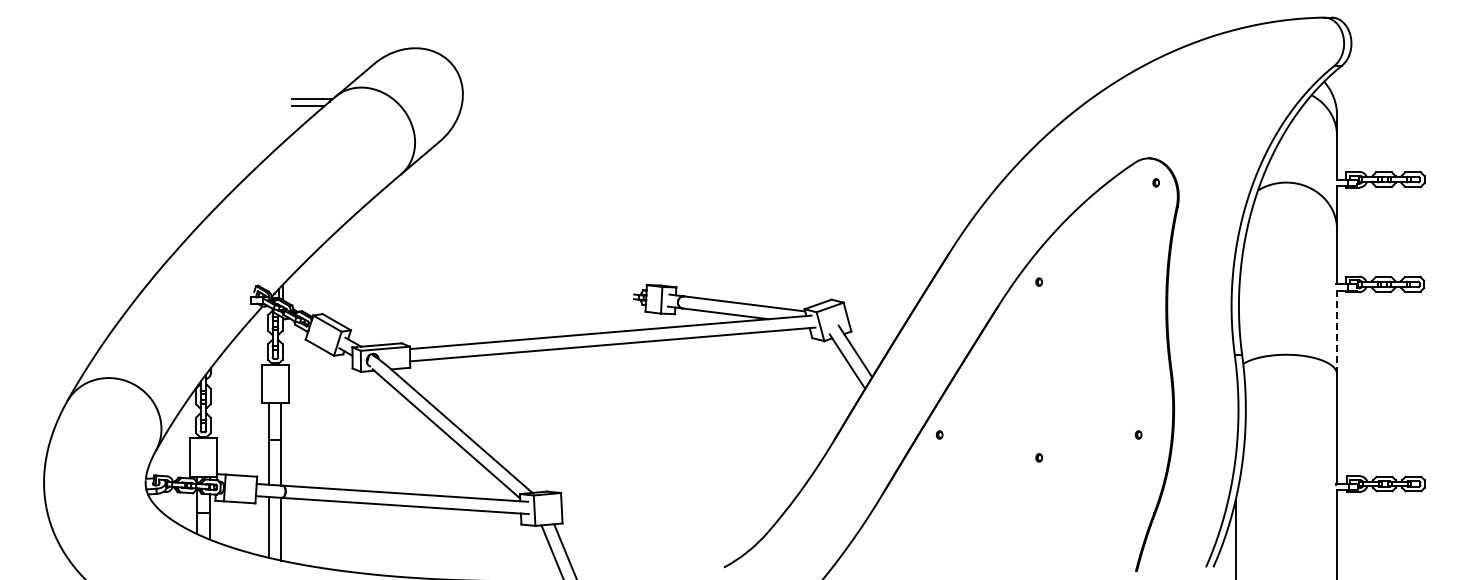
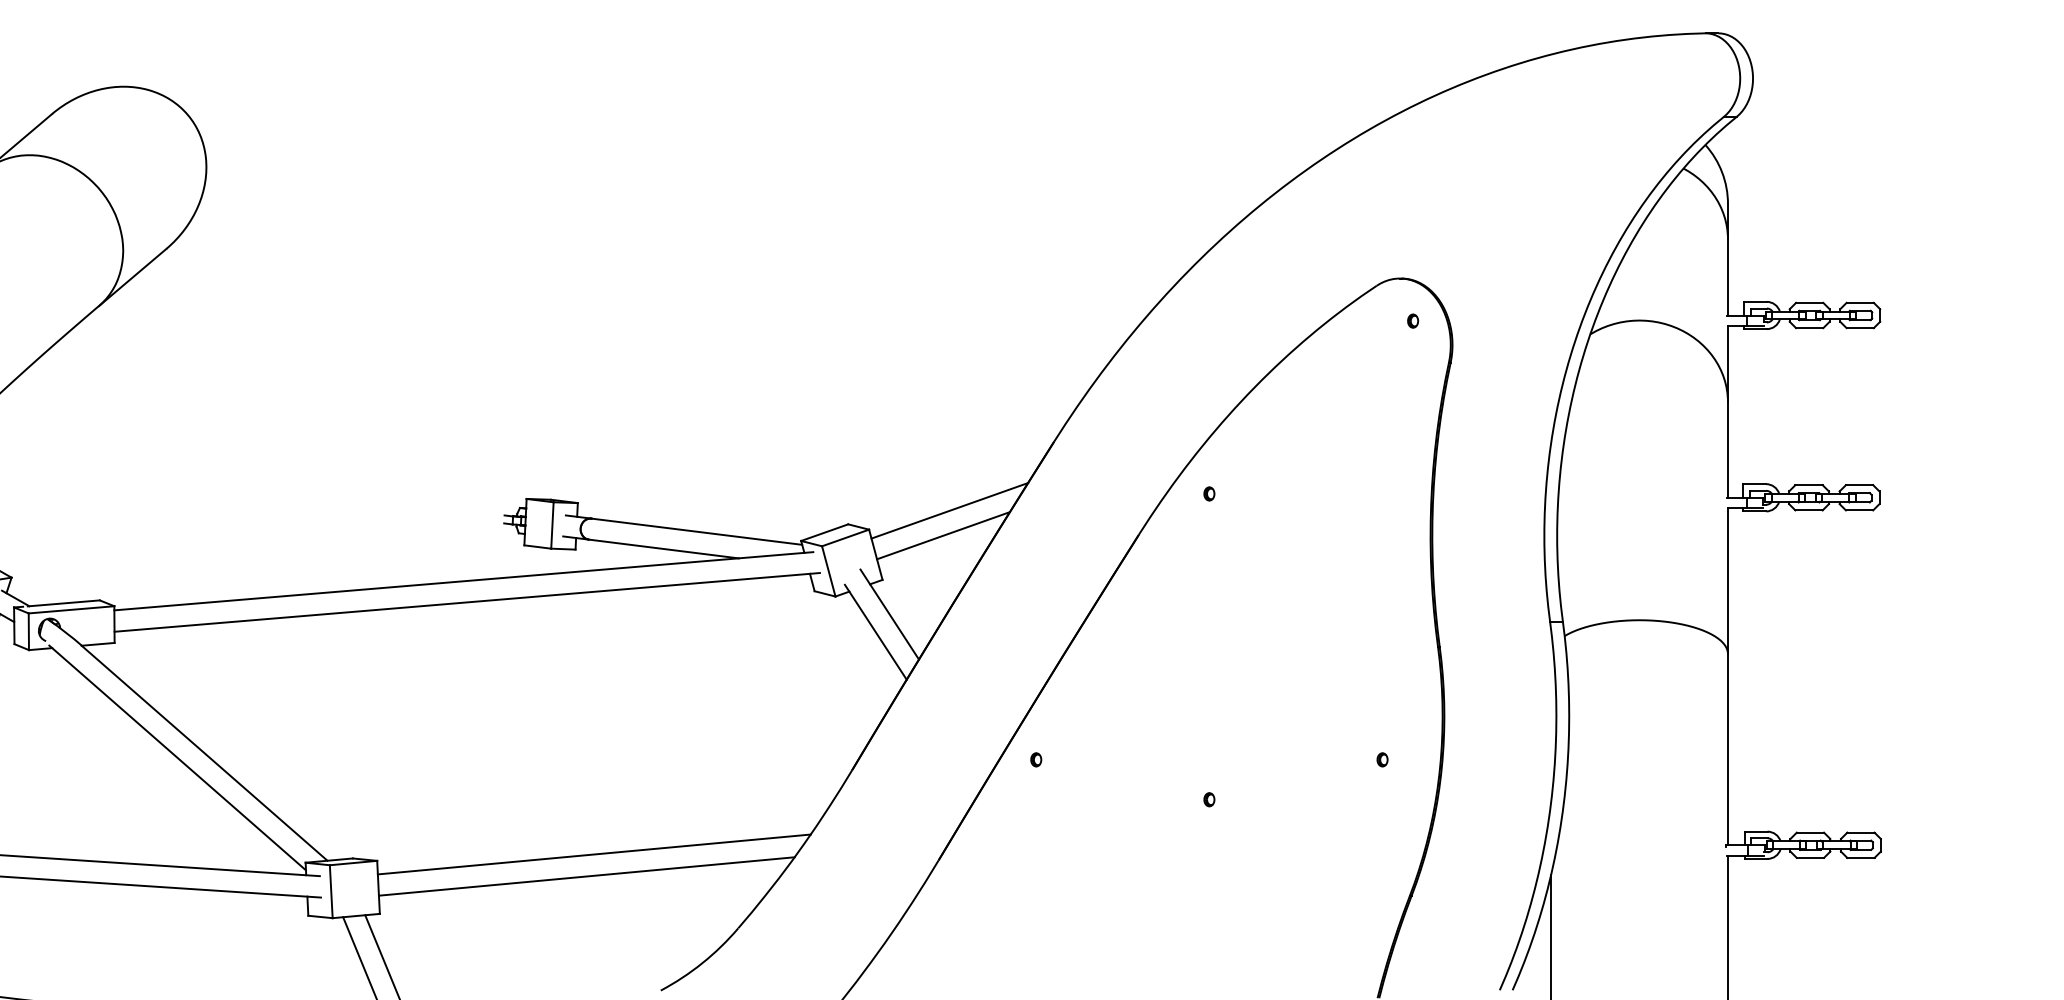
line: (890, 291) -> (950, 510), added
line: (886, 305) -> (943, 534), added
line: (1337, 332) -> (1728, 581), dashed -> solid
line: (685, 488) -> (593, 853), added
line: (681, 501) -> (586, 875), added

